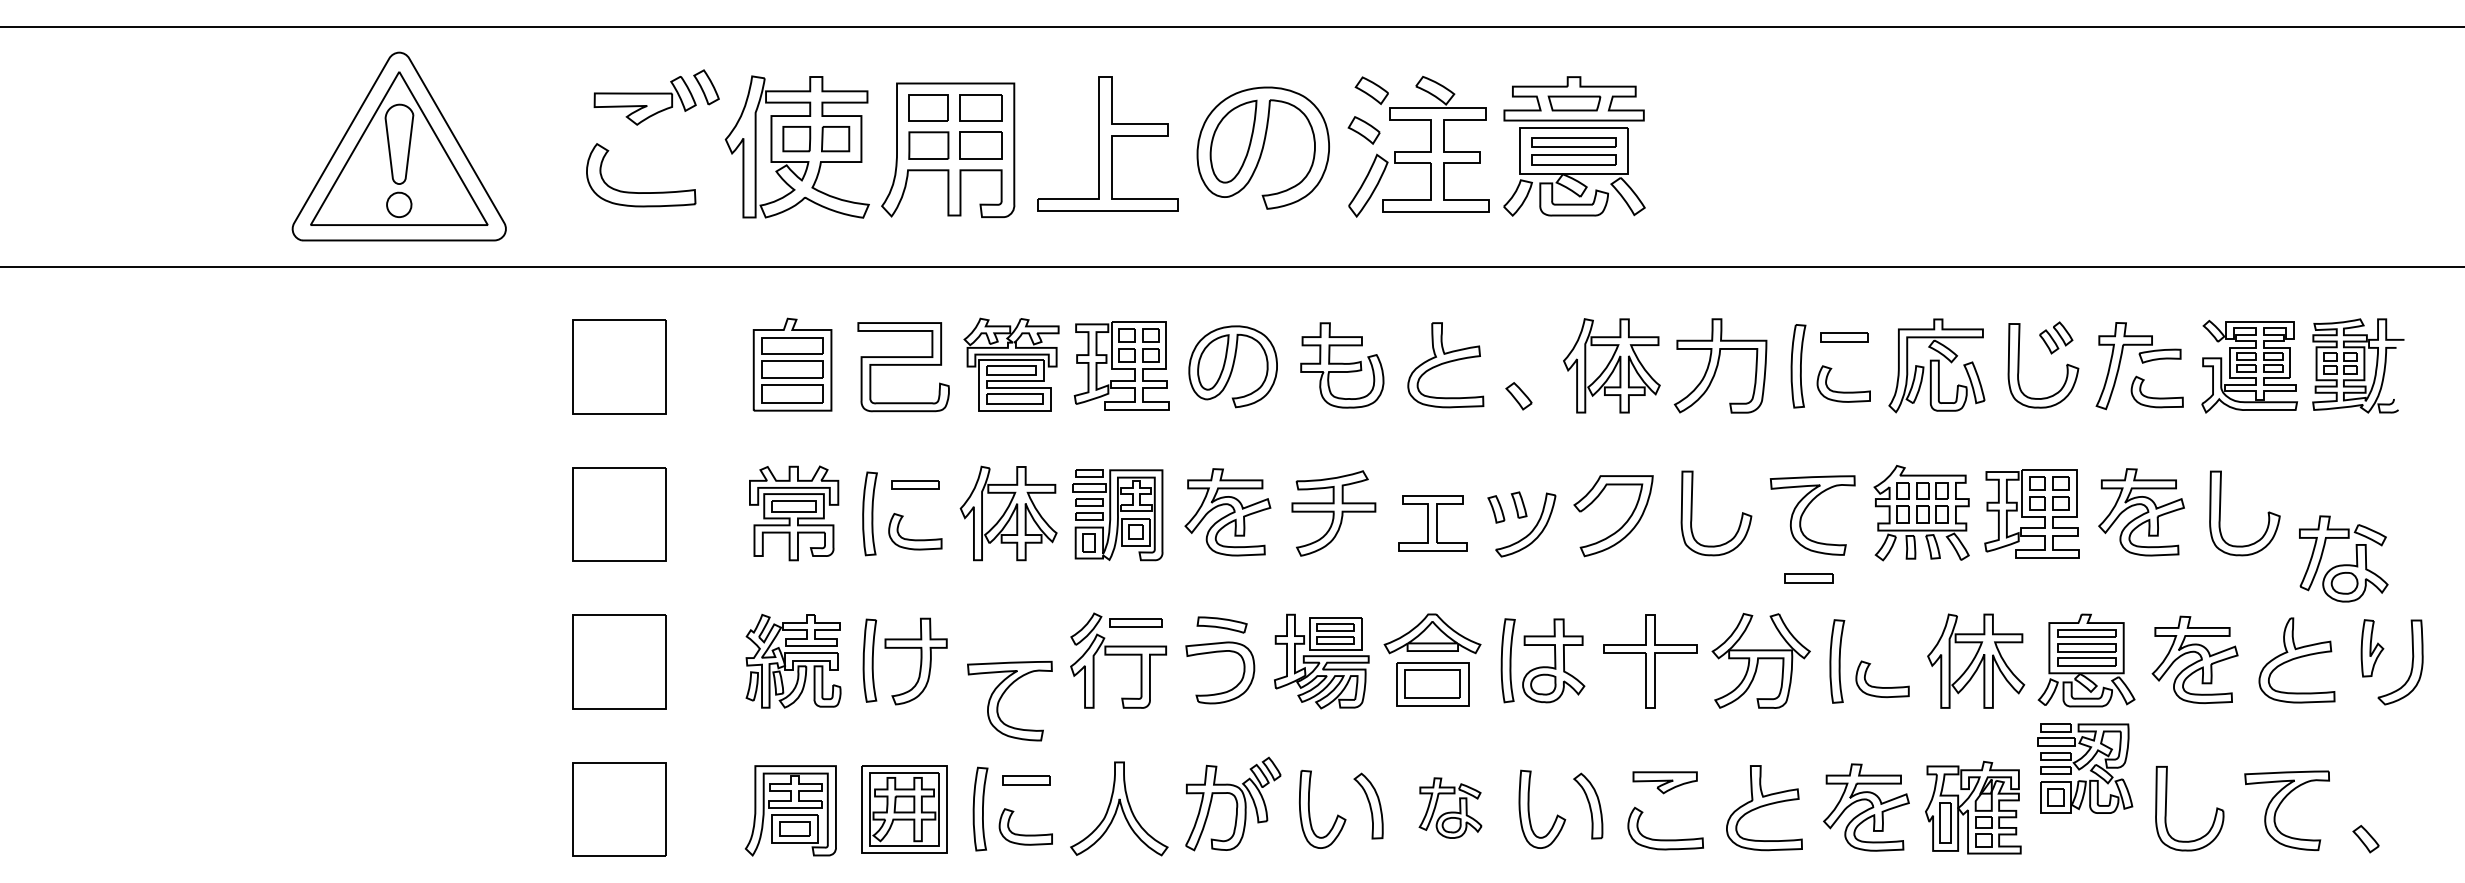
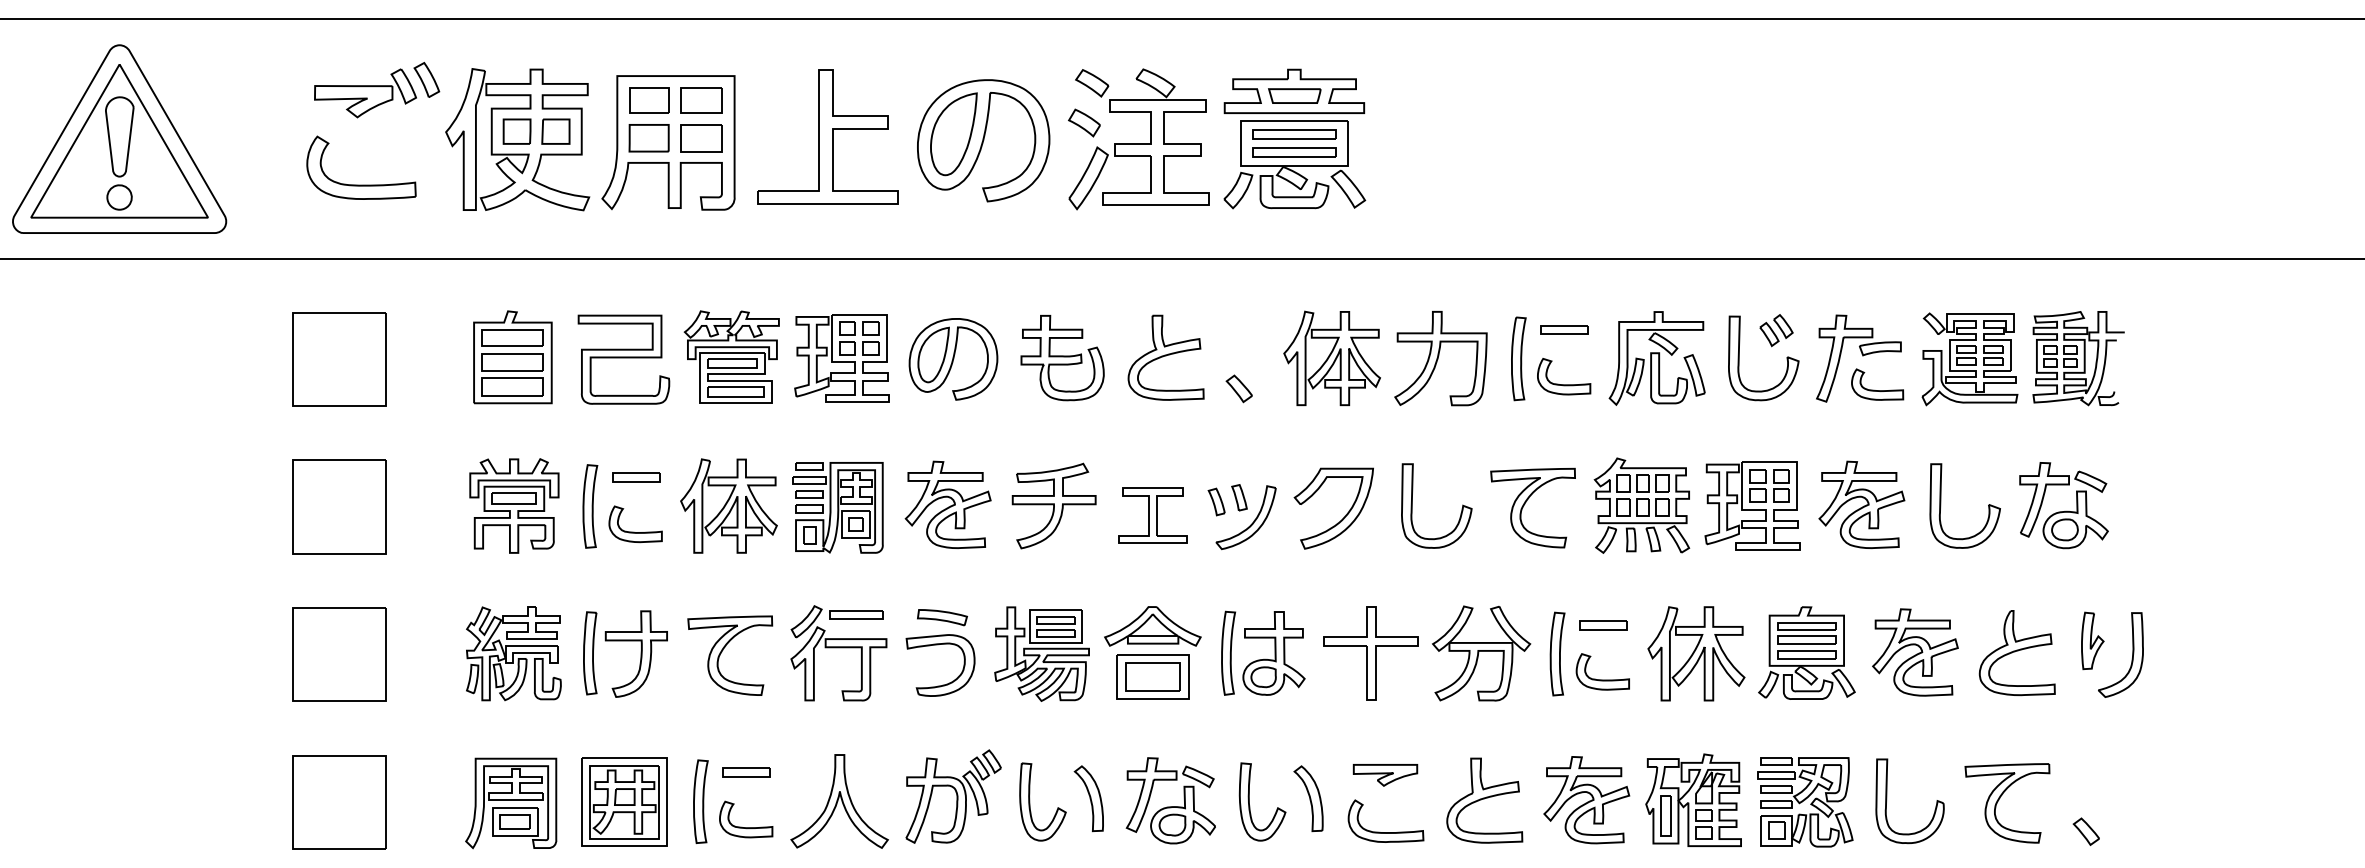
part: (2343, 558) -> (2063, 505), moved
part: (1808, 578) -> (1602, 625), moved
part: (1003, 695) -> (723, 650), moved
part: (2085, 768) -> (1805, 802), moved
part: (1450, 807) -> (1170, 800), size x1.43

